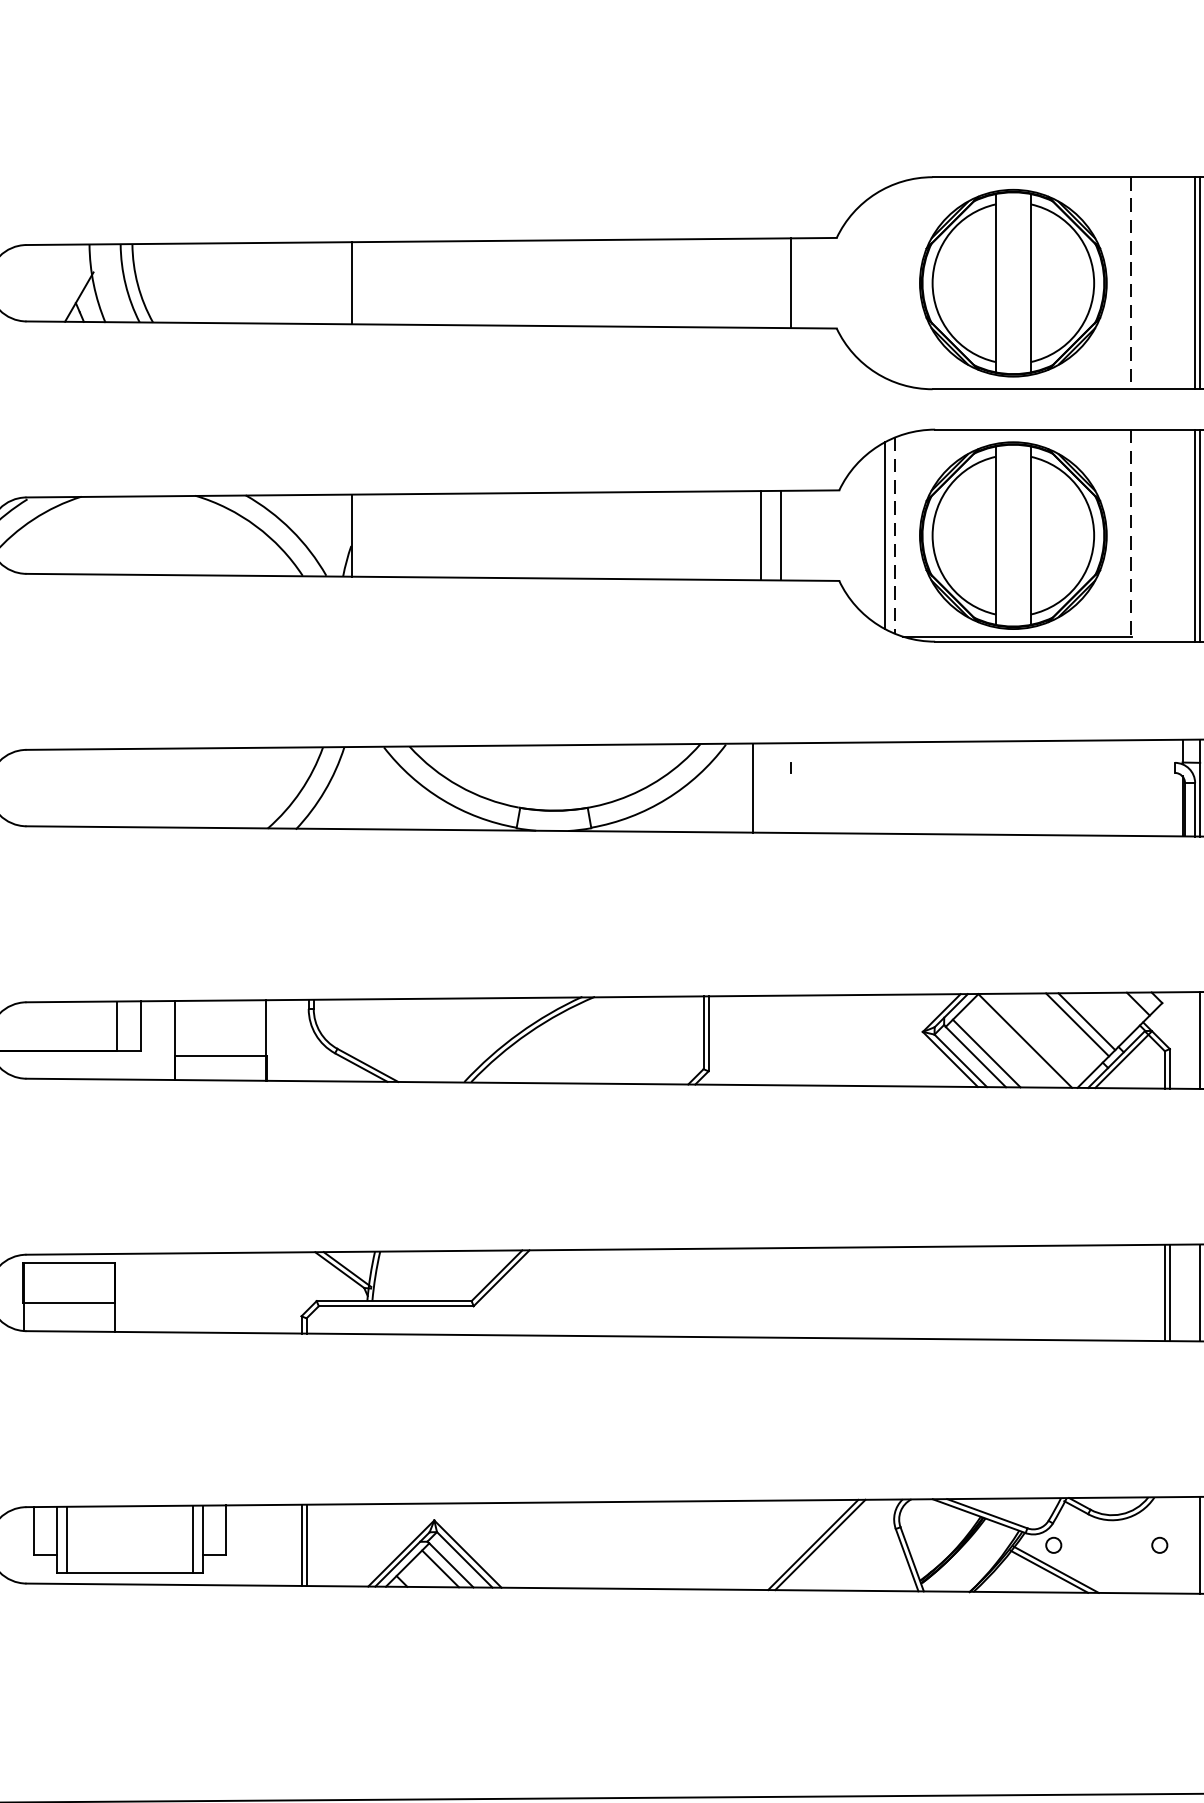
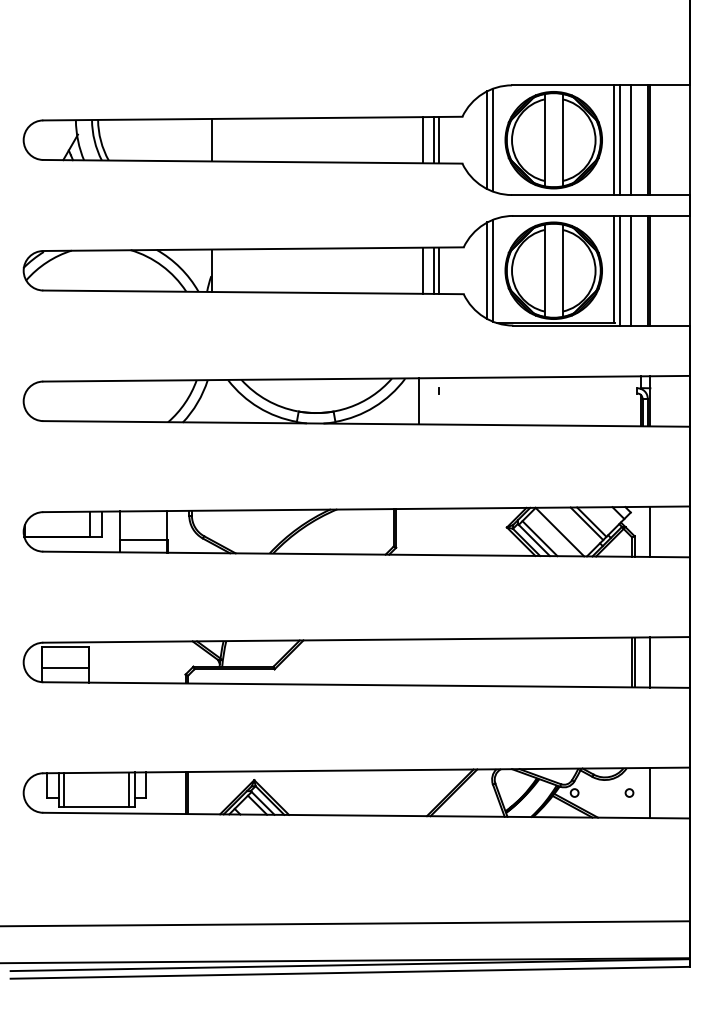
line: (894, 281) -> (492, 139), added
line: (761, 283) -> (423, 140), added
line: (780, 283) -> (433, 140), added
line: (885, 283) -> (487, 140), added
line: (1130, 283) -> (614, 140), dashed -> solid
line: (1140, 283) -> (619, 140), added
line: (1161, 283) -> (630, 140), added
line: (1130, 533) -> (614, 269), dashed -> solid
line: (790, 535) -> (438, 270), added
line: (894, 535) -> (492, 270), dashed -> solid
line: (1140, 535) -> (619, 270), added
line: (1161, 535) -> (630, 270), added

